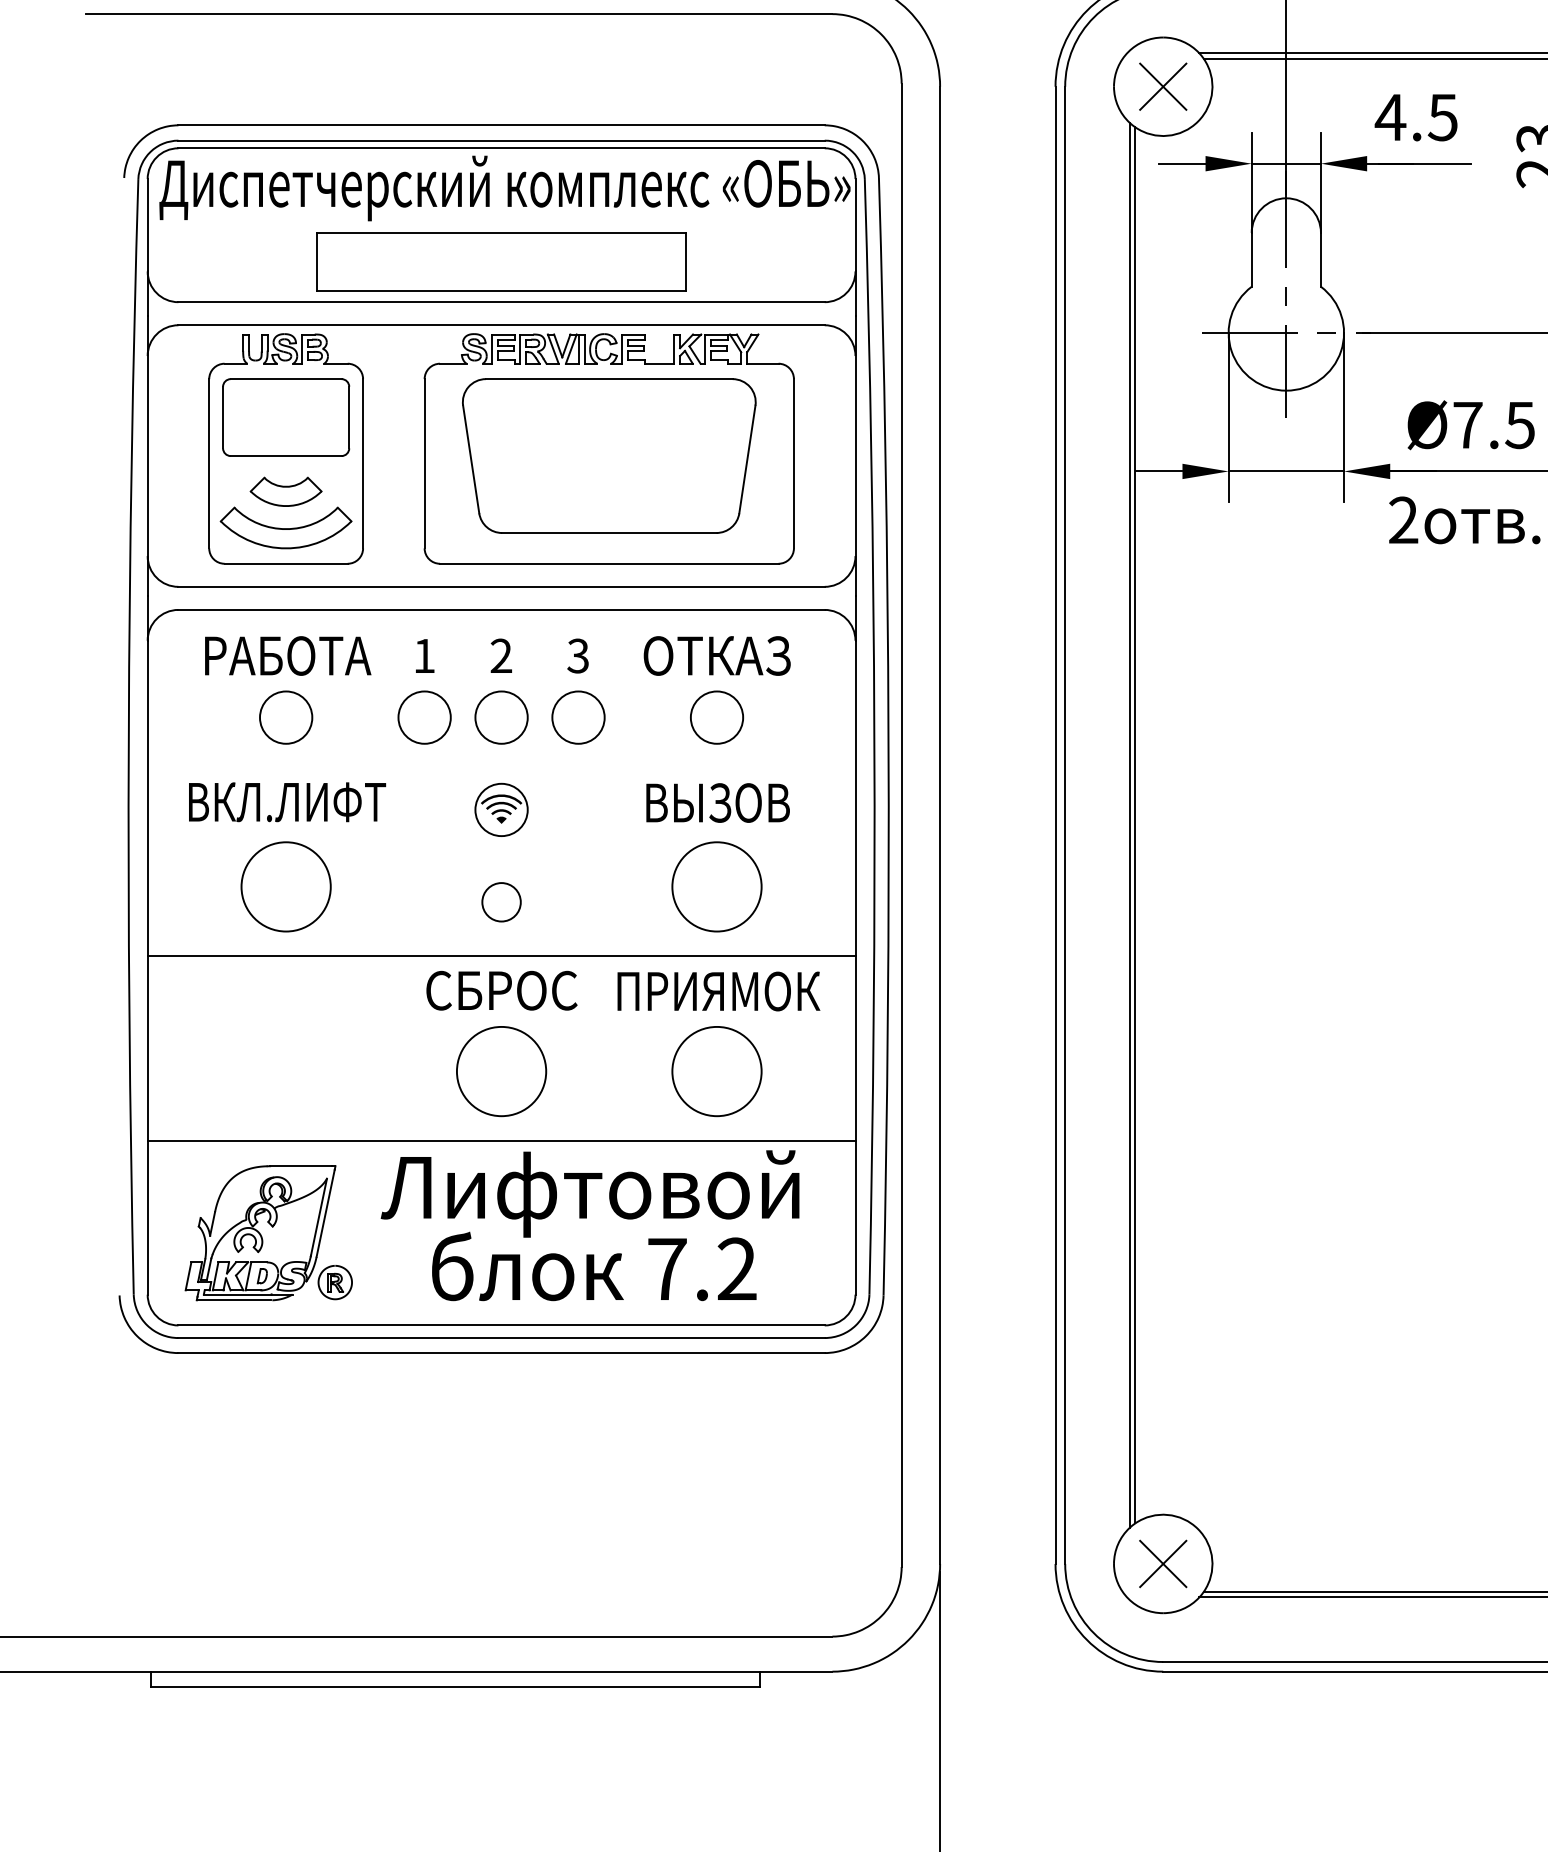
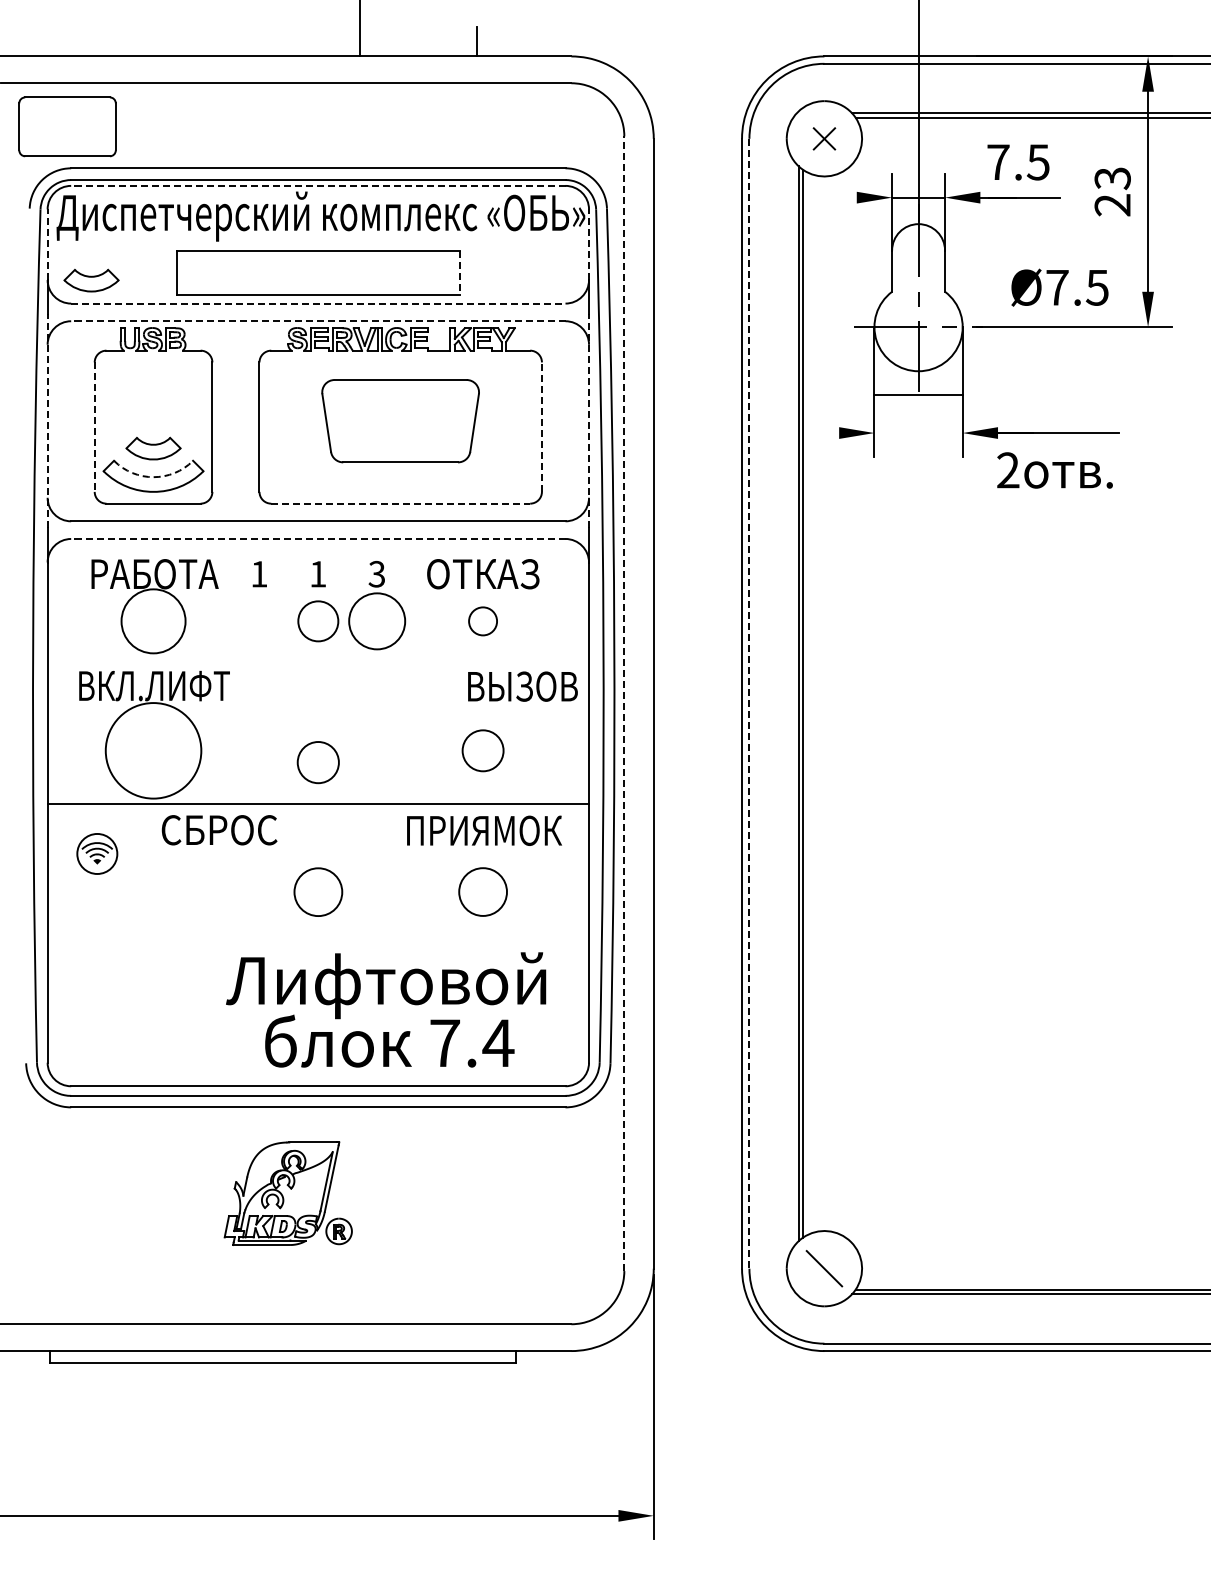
part: (1163, 86) -> (824, 138), size x0.6
text: (1390, 116) -> (998, 161), 4.5 -> 7.5
line: (500, 147) -> (317, 185), solid -> dashed
line: (1181, 163) -> (838, 197), removed
line: (147, 224) -> (47, 244), solid -> dashed
line: (856, 224) -> (589, 244), solid -> dashed
line: (686, 262) -> (459, 273), solid -> dashed
part: (205, 271) -> (91, 280), added
line: (501, 302) -> (318, 303), solid -> dashed
line: (500, 325) -> (317, 321), solid -> dashed
part: (286, 417) -> (67, 126), moved
text: (1470, 424) -> (1059, 287), moved
line: (147, 455) -> (47, 420), solid -> dashed
part: (609, 455) -> (400, 420), size x0.7
line: (856, 455) -> (589, 420), solid -> dashed
line: (208, 464) -> (94, 427), solid -> dashed
line: (793, 464) -> (541, 427), solid -> dashed
line: (1159, 472) -> (821, 433), removed
line: (1286, 472) -> (918, 395), moved
arc: (286, 529) -> (153, 477), solid -> dashed
line: (610, 563) -> (401, 503), solid -> dashed
line: (500, 609) -> (317, 538), solid -> dashed
text: (501, 655) -> (318, 573), 2 -> 1
circle: (286, 717) -> (153, 621), size x1.6
circle: (424, 717) -> (259, 621), removed
circle: (578, 717) -> (377, 621), size x1.4
circle: (716, 717) -> (482, 621), size x0.7
text: (717, 802) -> (522, 686), moved
part: (501, 809) -> (97, 853), moved
line: (901, 825) -> (624, 703), solid -> dashed
line: (1065, 825) -> (749, 703), solid -> dashed
circle: (286, 886) -> (153, 750), size x1.4
circle: (716, 886) -> (482, 750), size x0.6
circle: (501, 902) -> (318, 762), size x1.4
text: (501, 991) -> (219, 830), moved
circle: (716, 1070) -> (482, 891), size x0.7
circle: (501, 1072) -> (318, 892), size x0.7
line: (501, 1141) -> (318, 945), removed
part: (267, 1232) -> (287, 1193), moved
text: (737, 1268) -> (498, 1042), 7.2 -> 7.4
line: (1163, 1563) -> (824, 1268), removed

